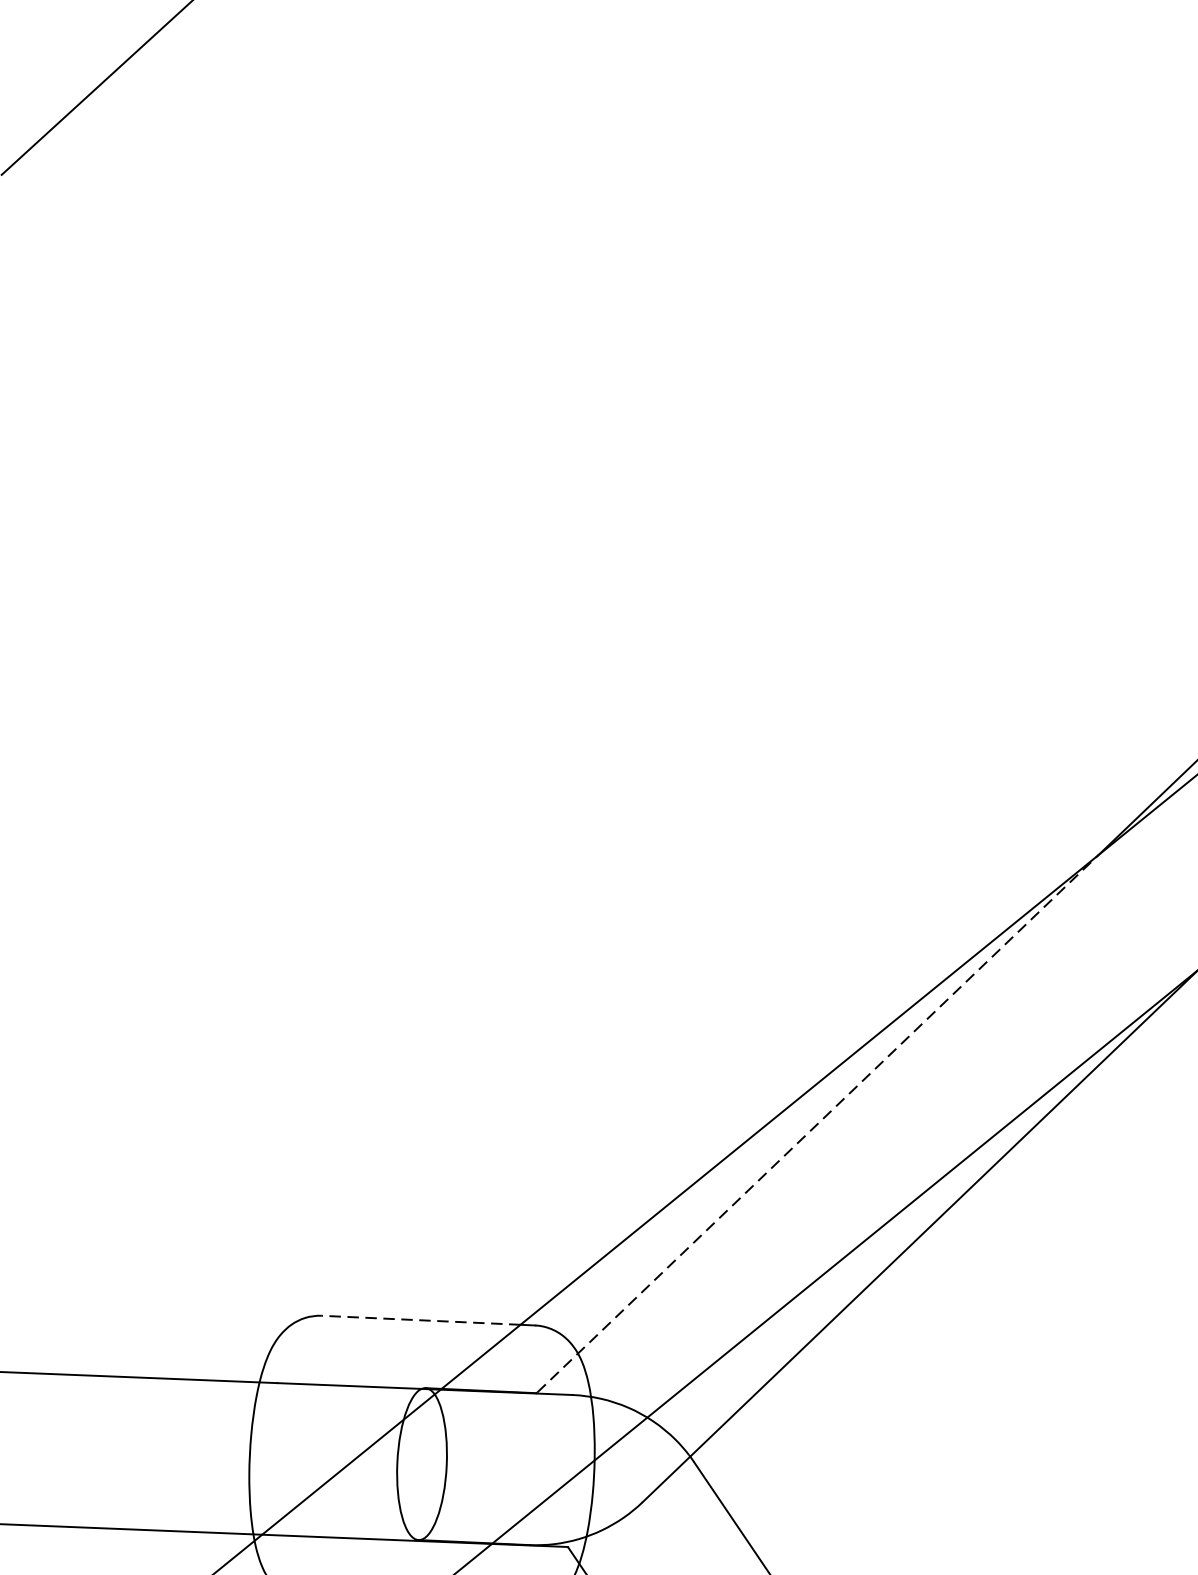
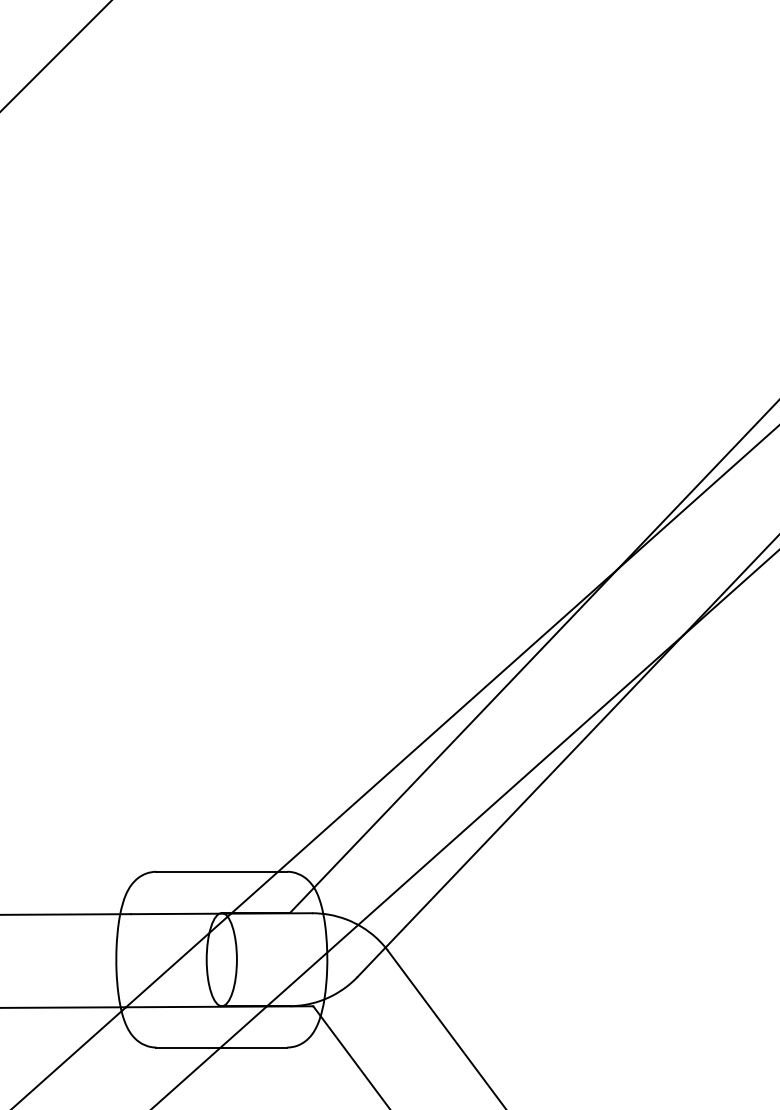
line: (818, 1123) -> (454, 740), dashed -> solid
line: (421, 1319) -> (217, 871), dashed -> solid

